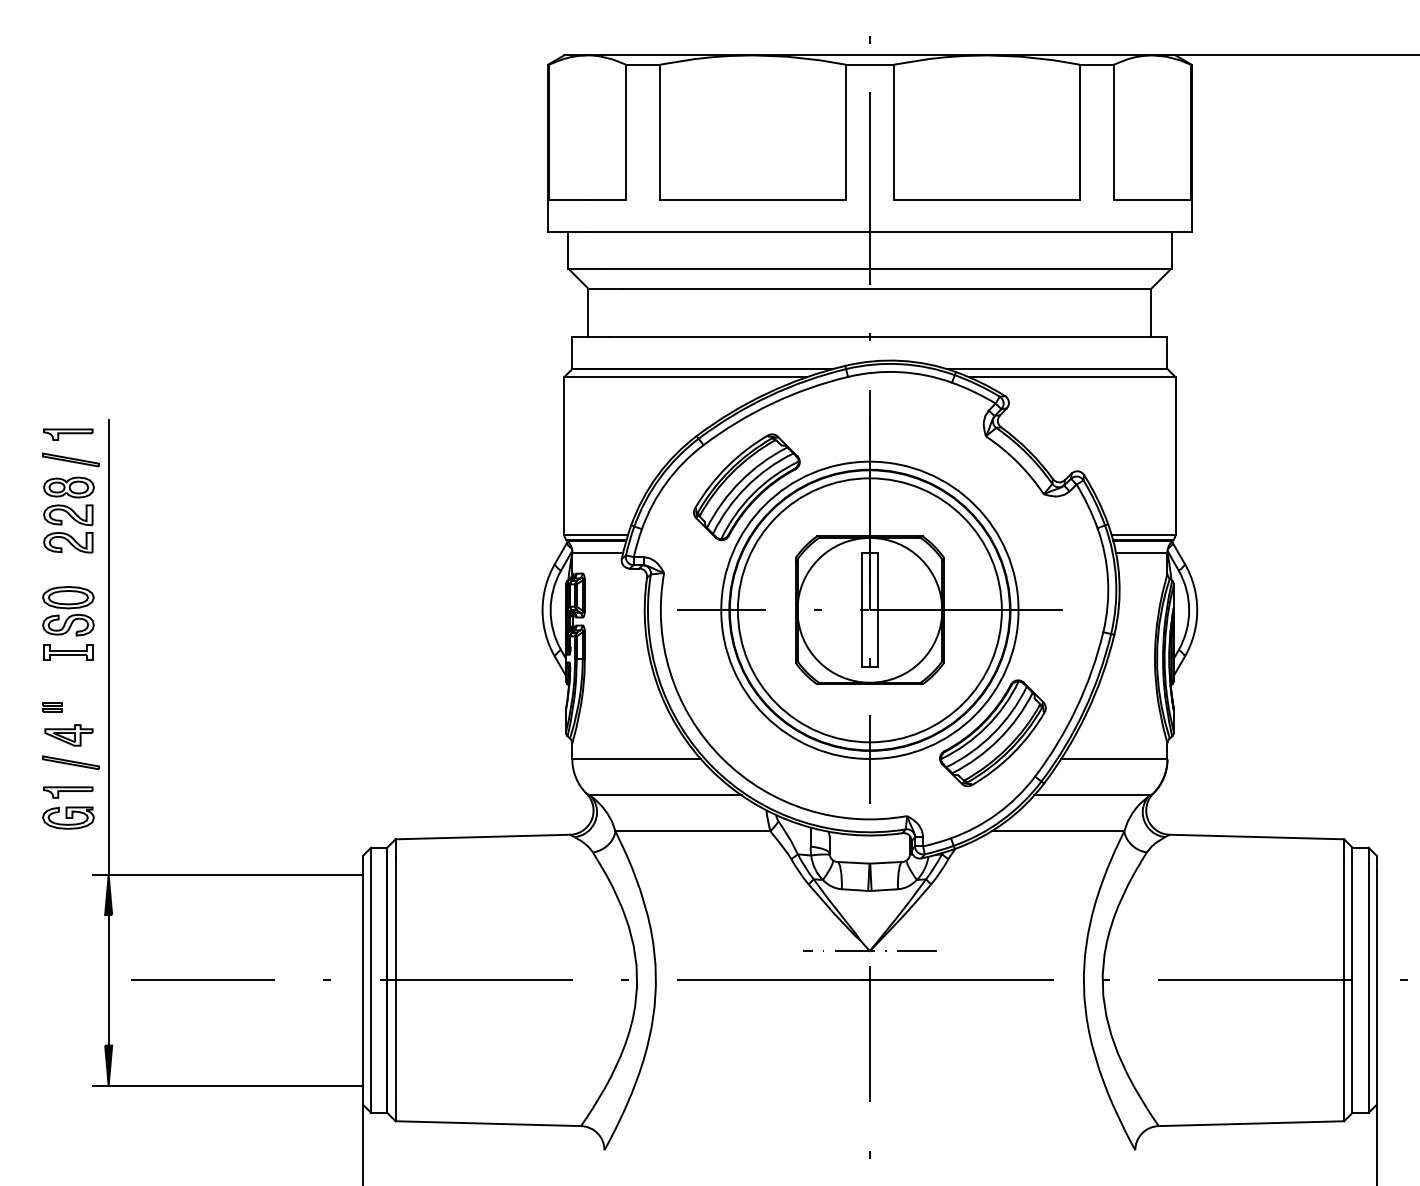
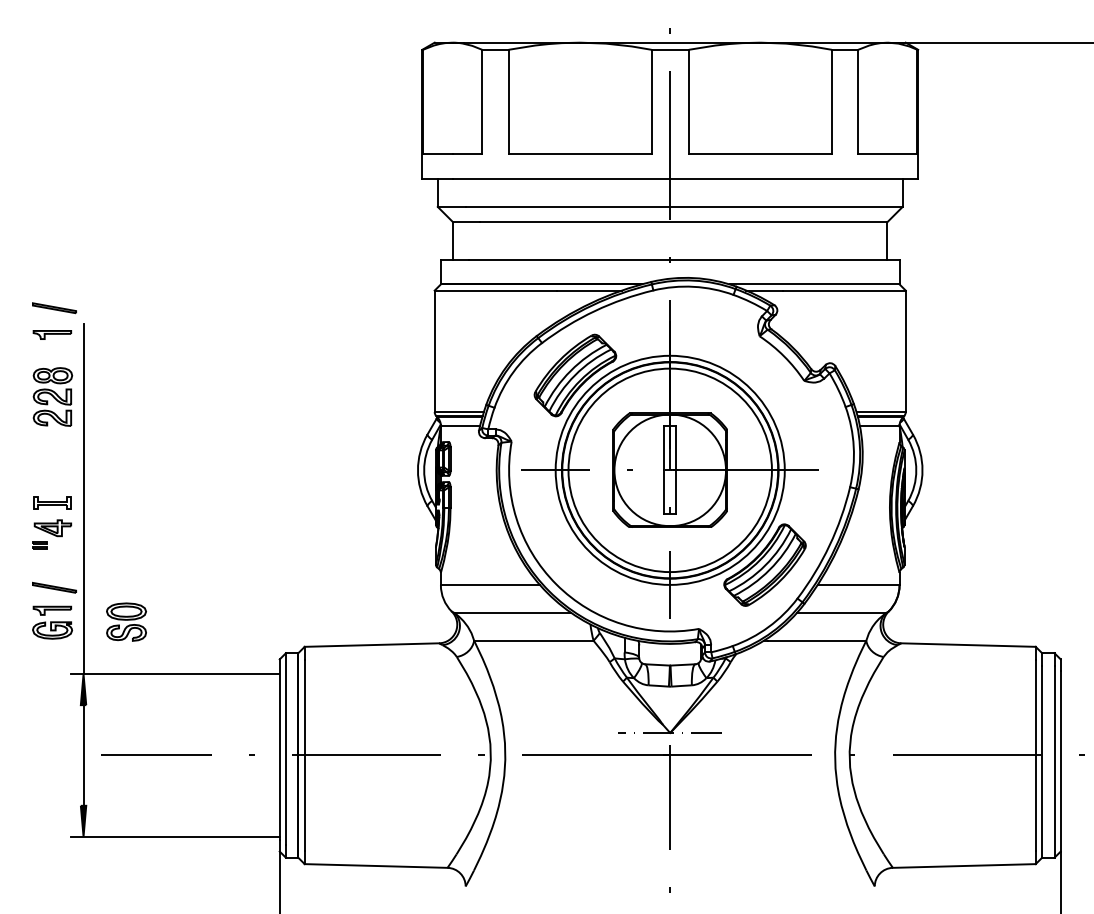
part: (70, 459) -> (54, 307), moved
part: (68, 611) -> (126, 622), moved
part: (68, 735) -> (52, 528), moved

